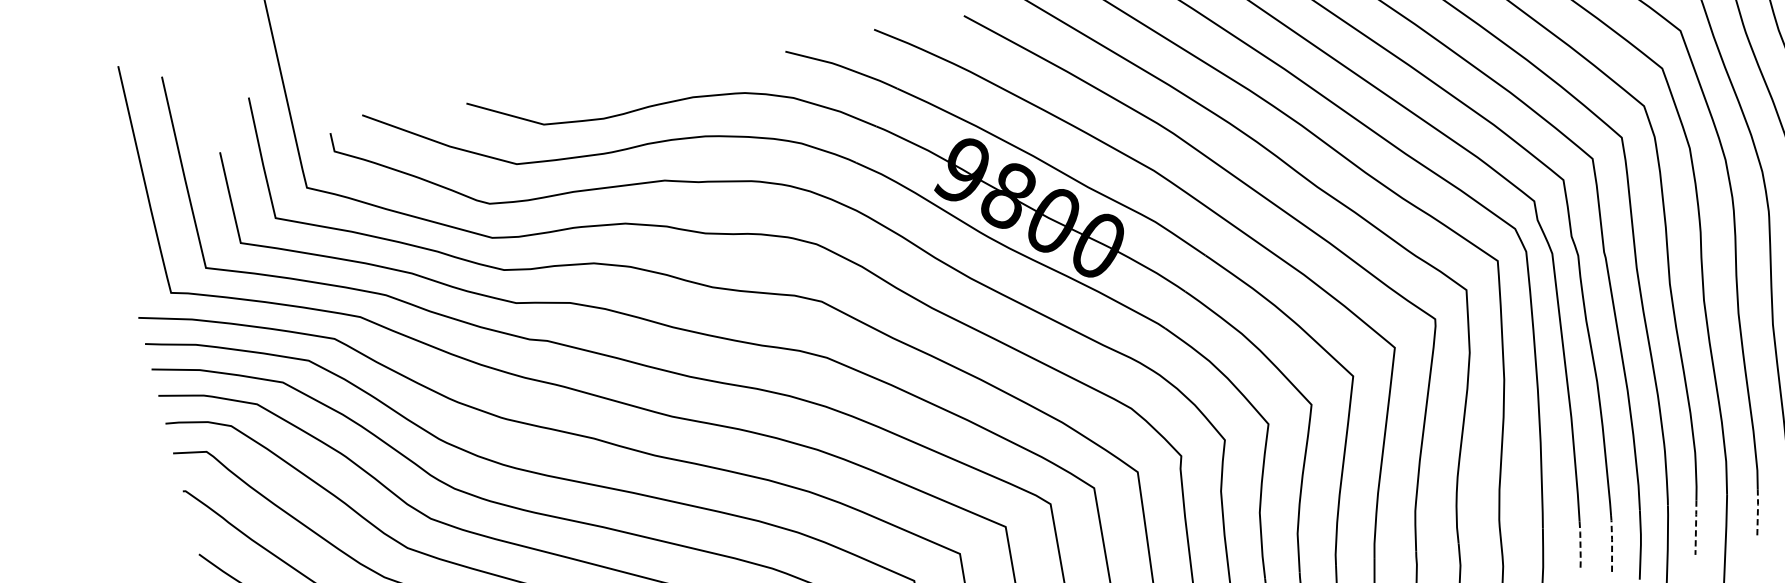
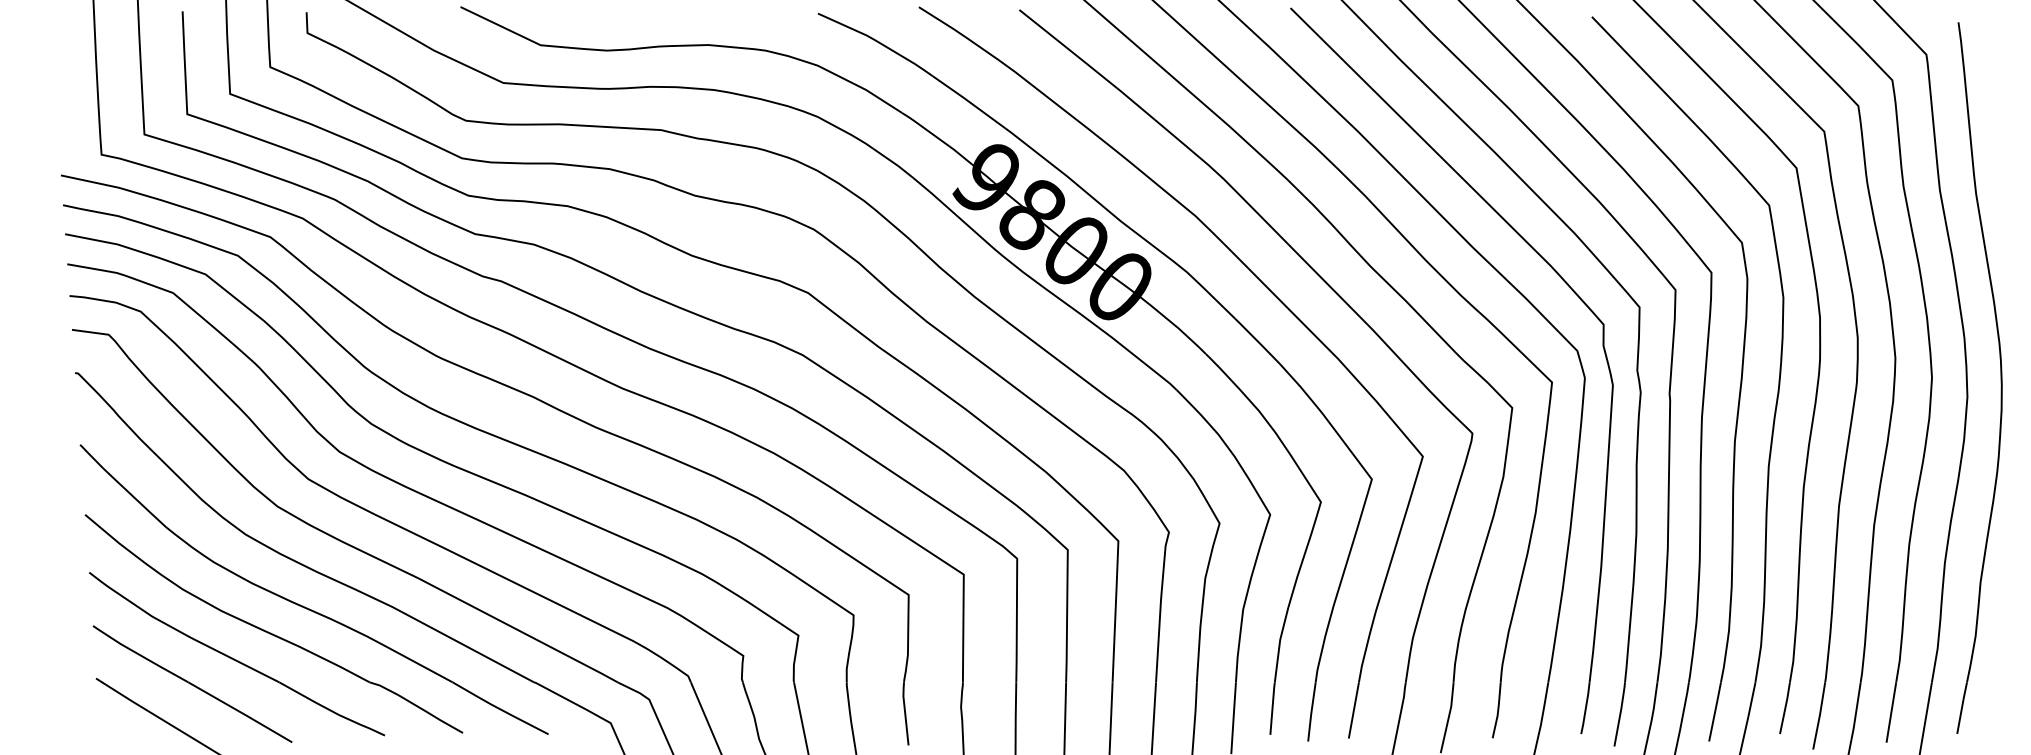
line: (1757, 512) -> (1785, 707), dashed -> solid
line: (1696, 527) -> (1715, 711), dashed -> solid
line: (1612, 544) -> (1620, 713), dashed -> solid
line: (1580, 545) -> (1585, 708), dashed -> solid

